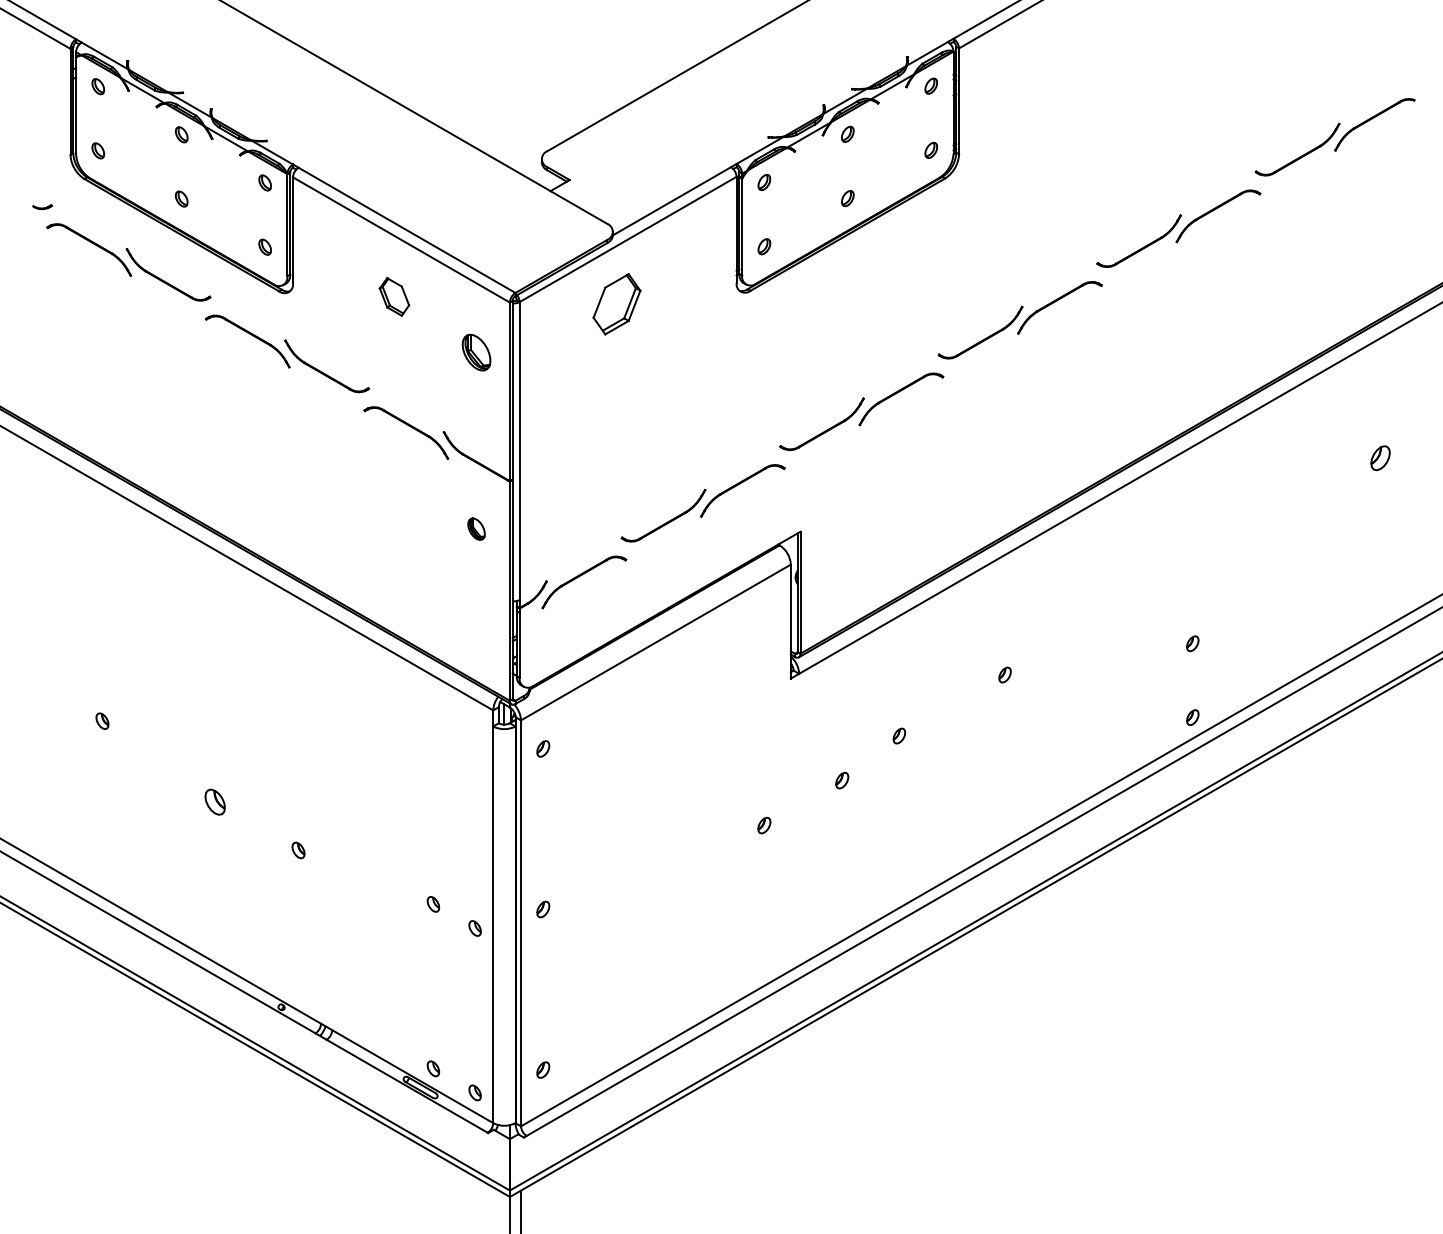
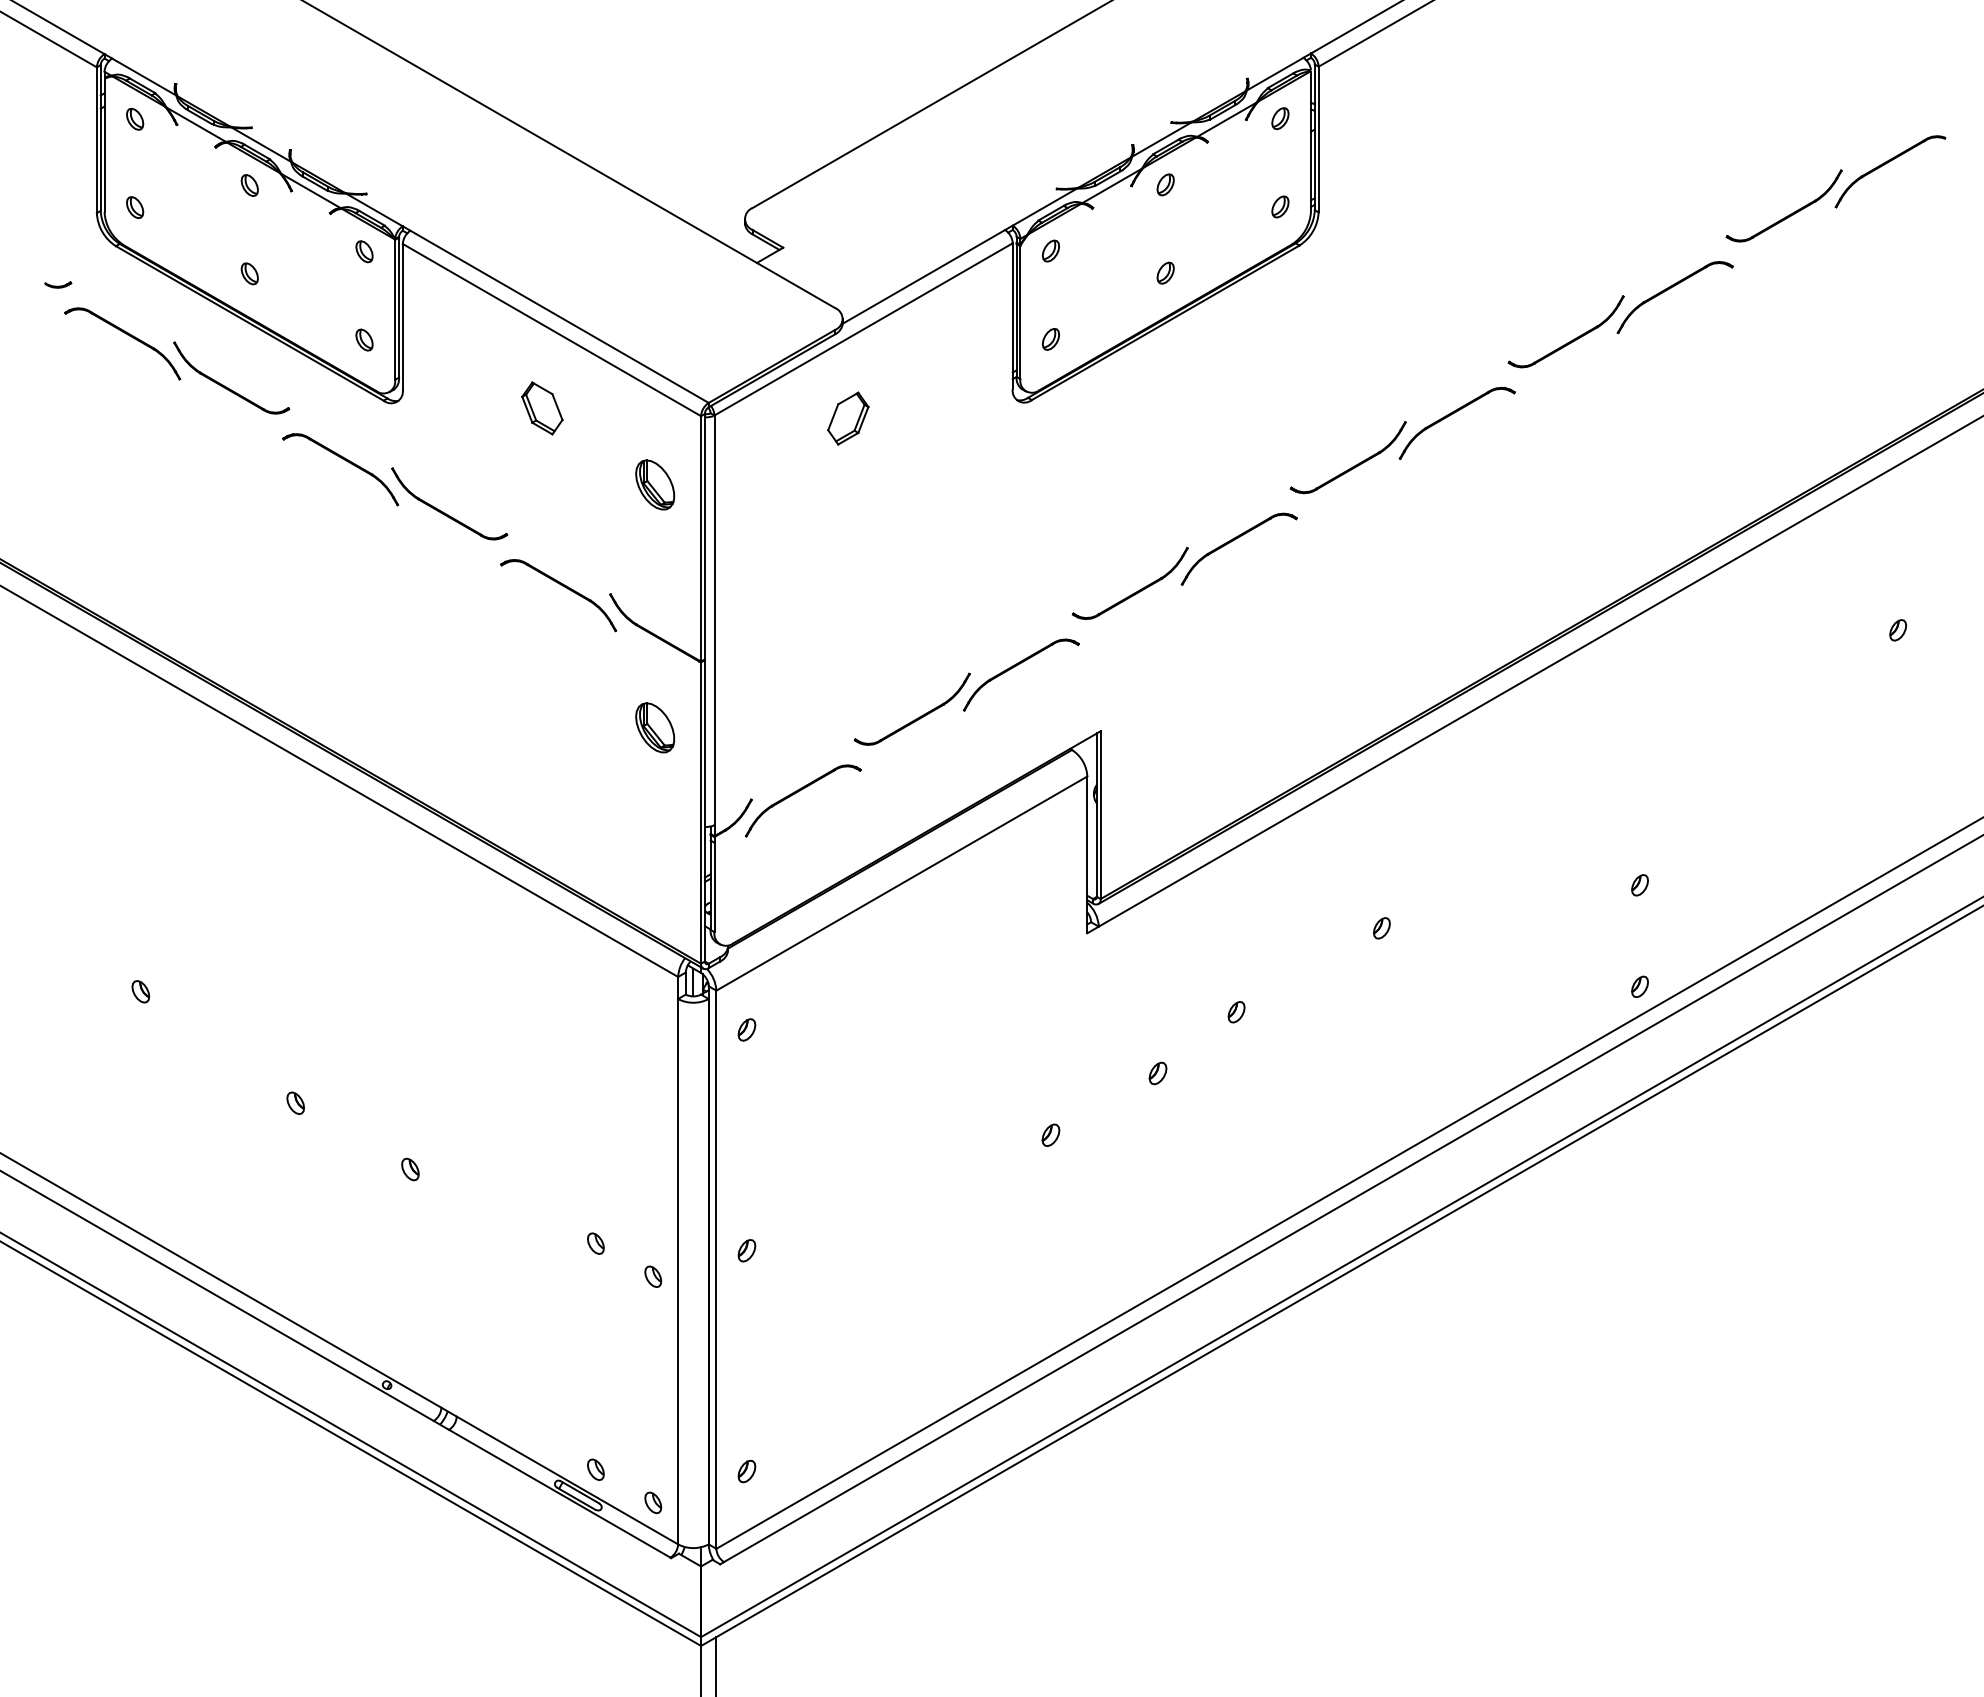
part: (616, 304) -> (847, 418), size x0.62
part: (1380, 458) -> (1898, 630), size x0.62
part: (476, 528) -> (655, 726), size x1.67
part: (214, 802) -> (294, 1103), size x0.62

